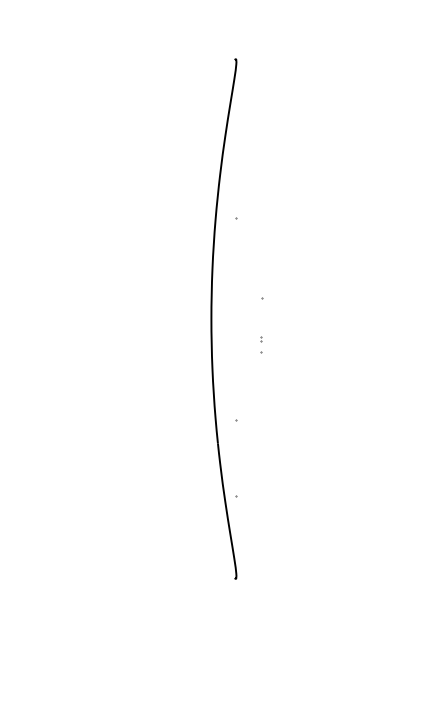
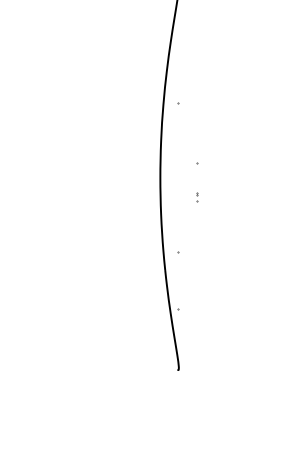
part: (262, 345) -> (198, 197), size x0.71

